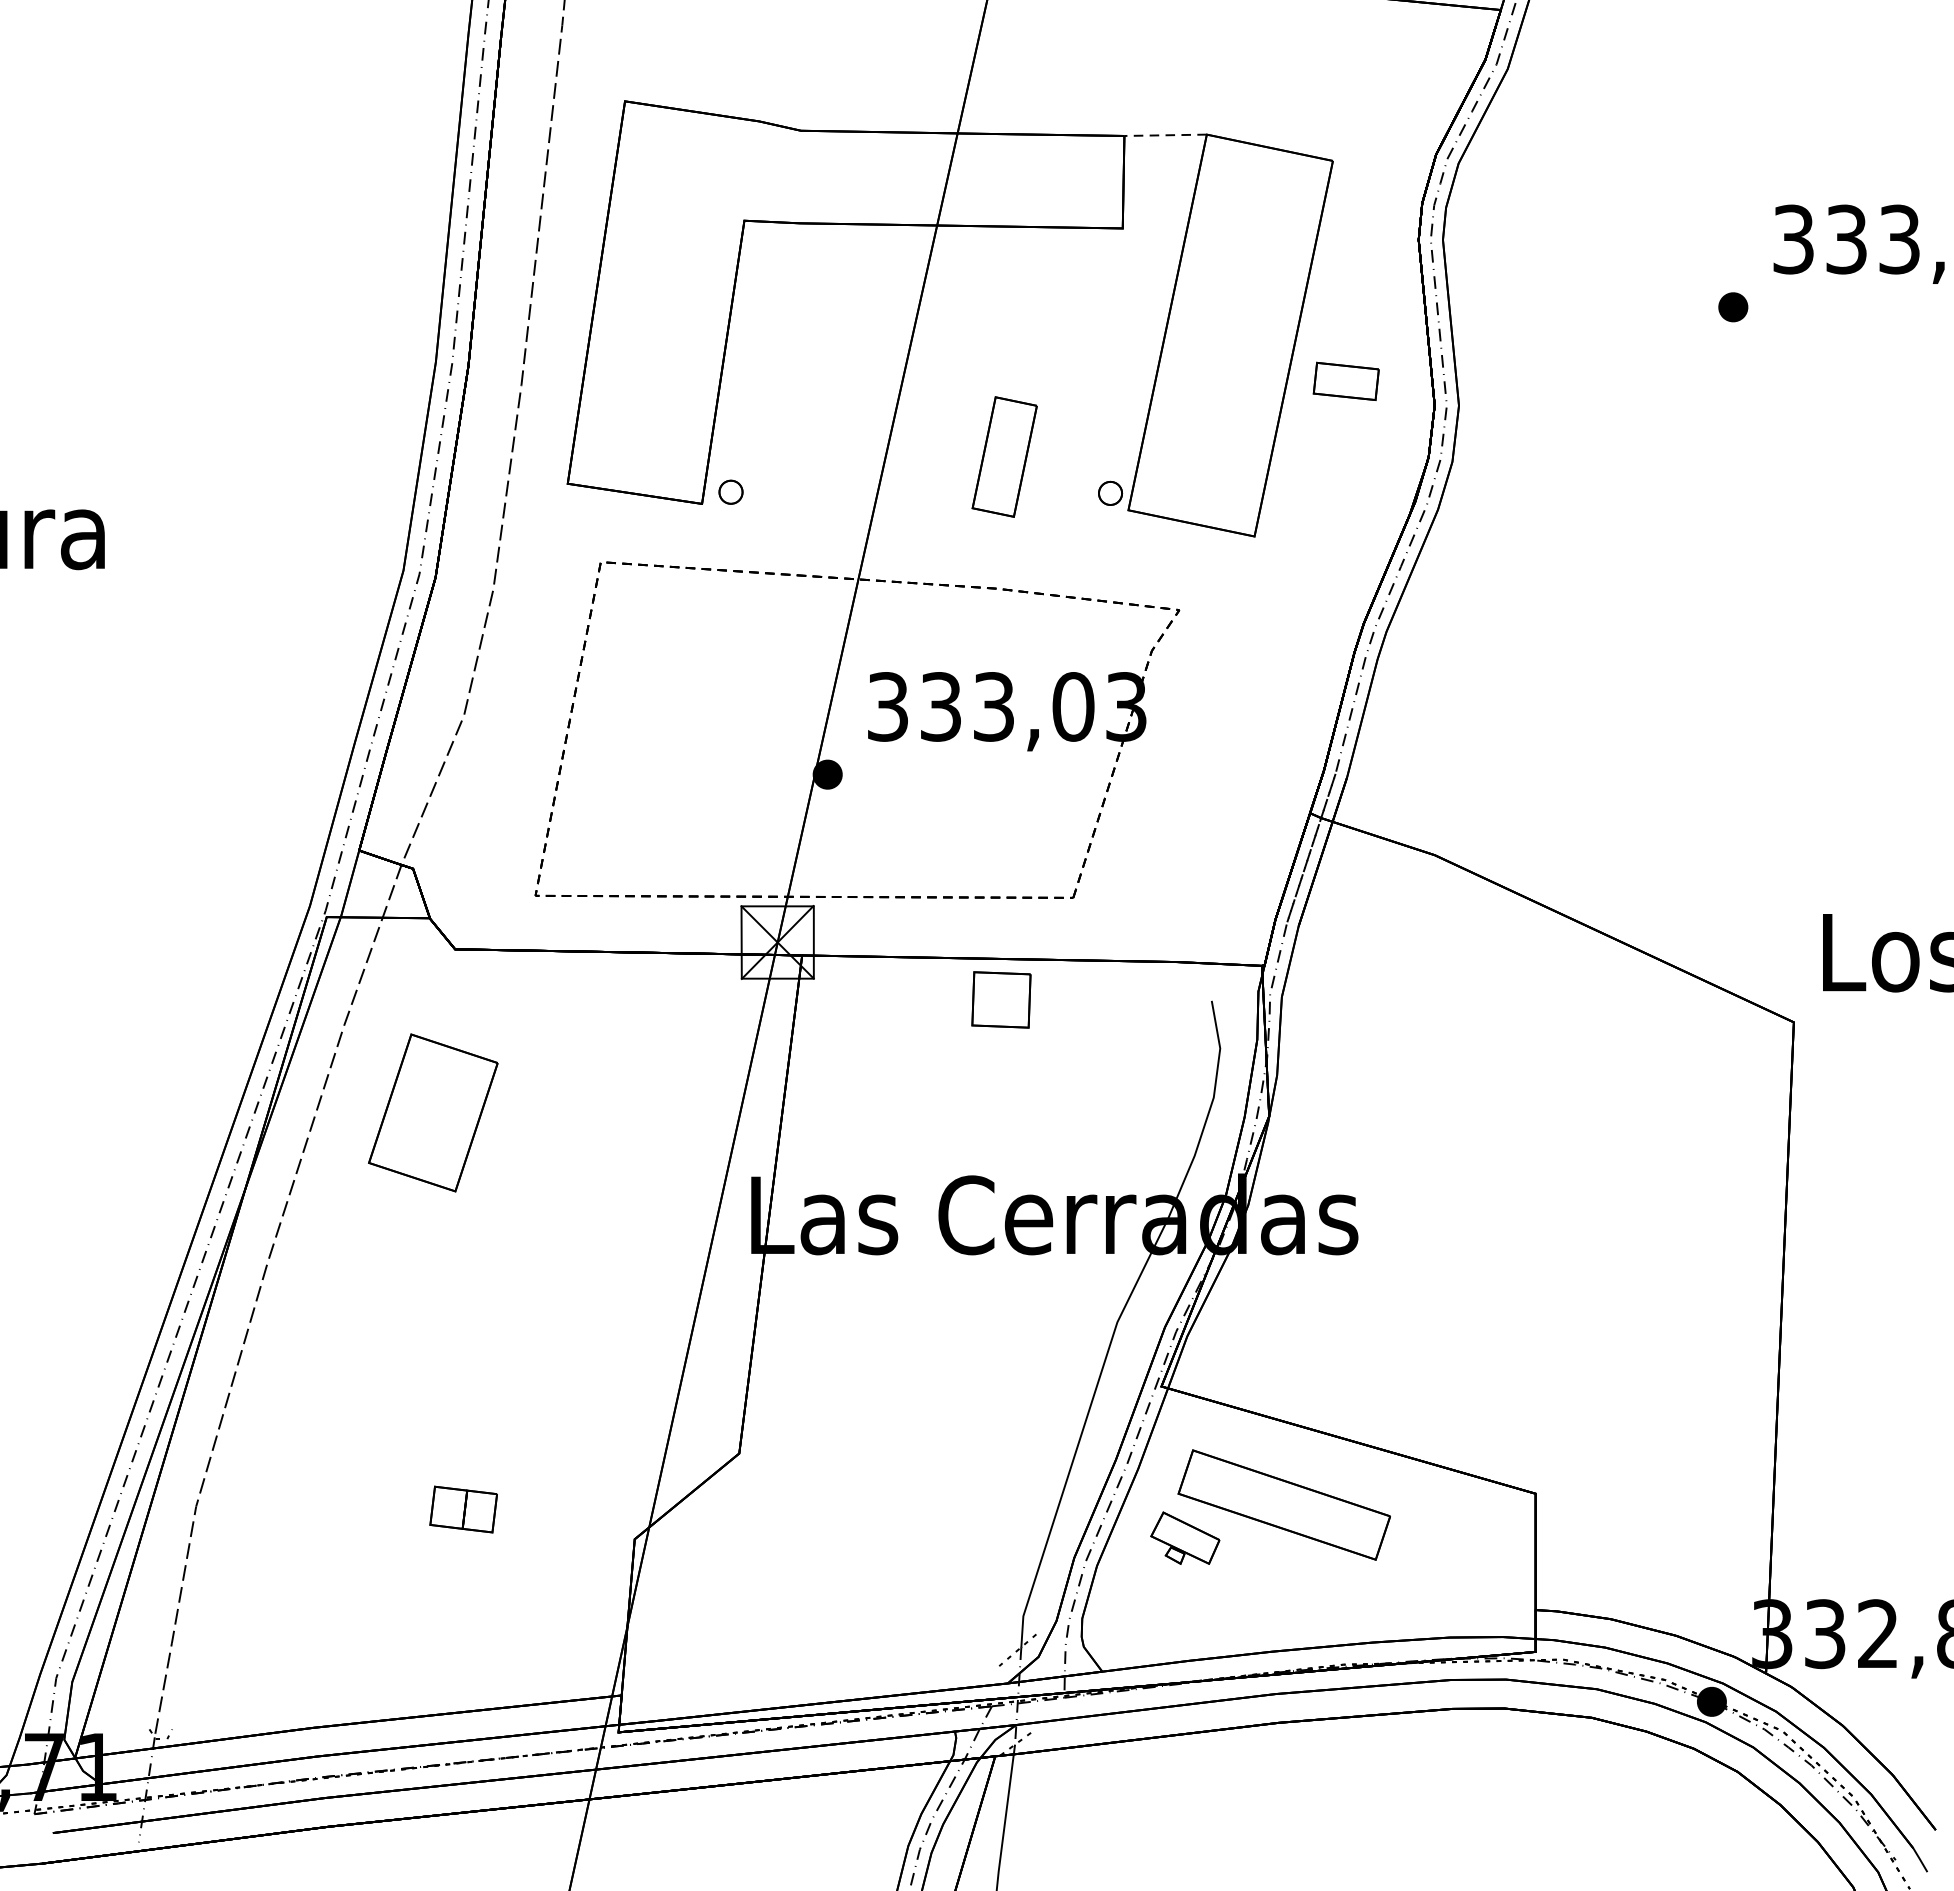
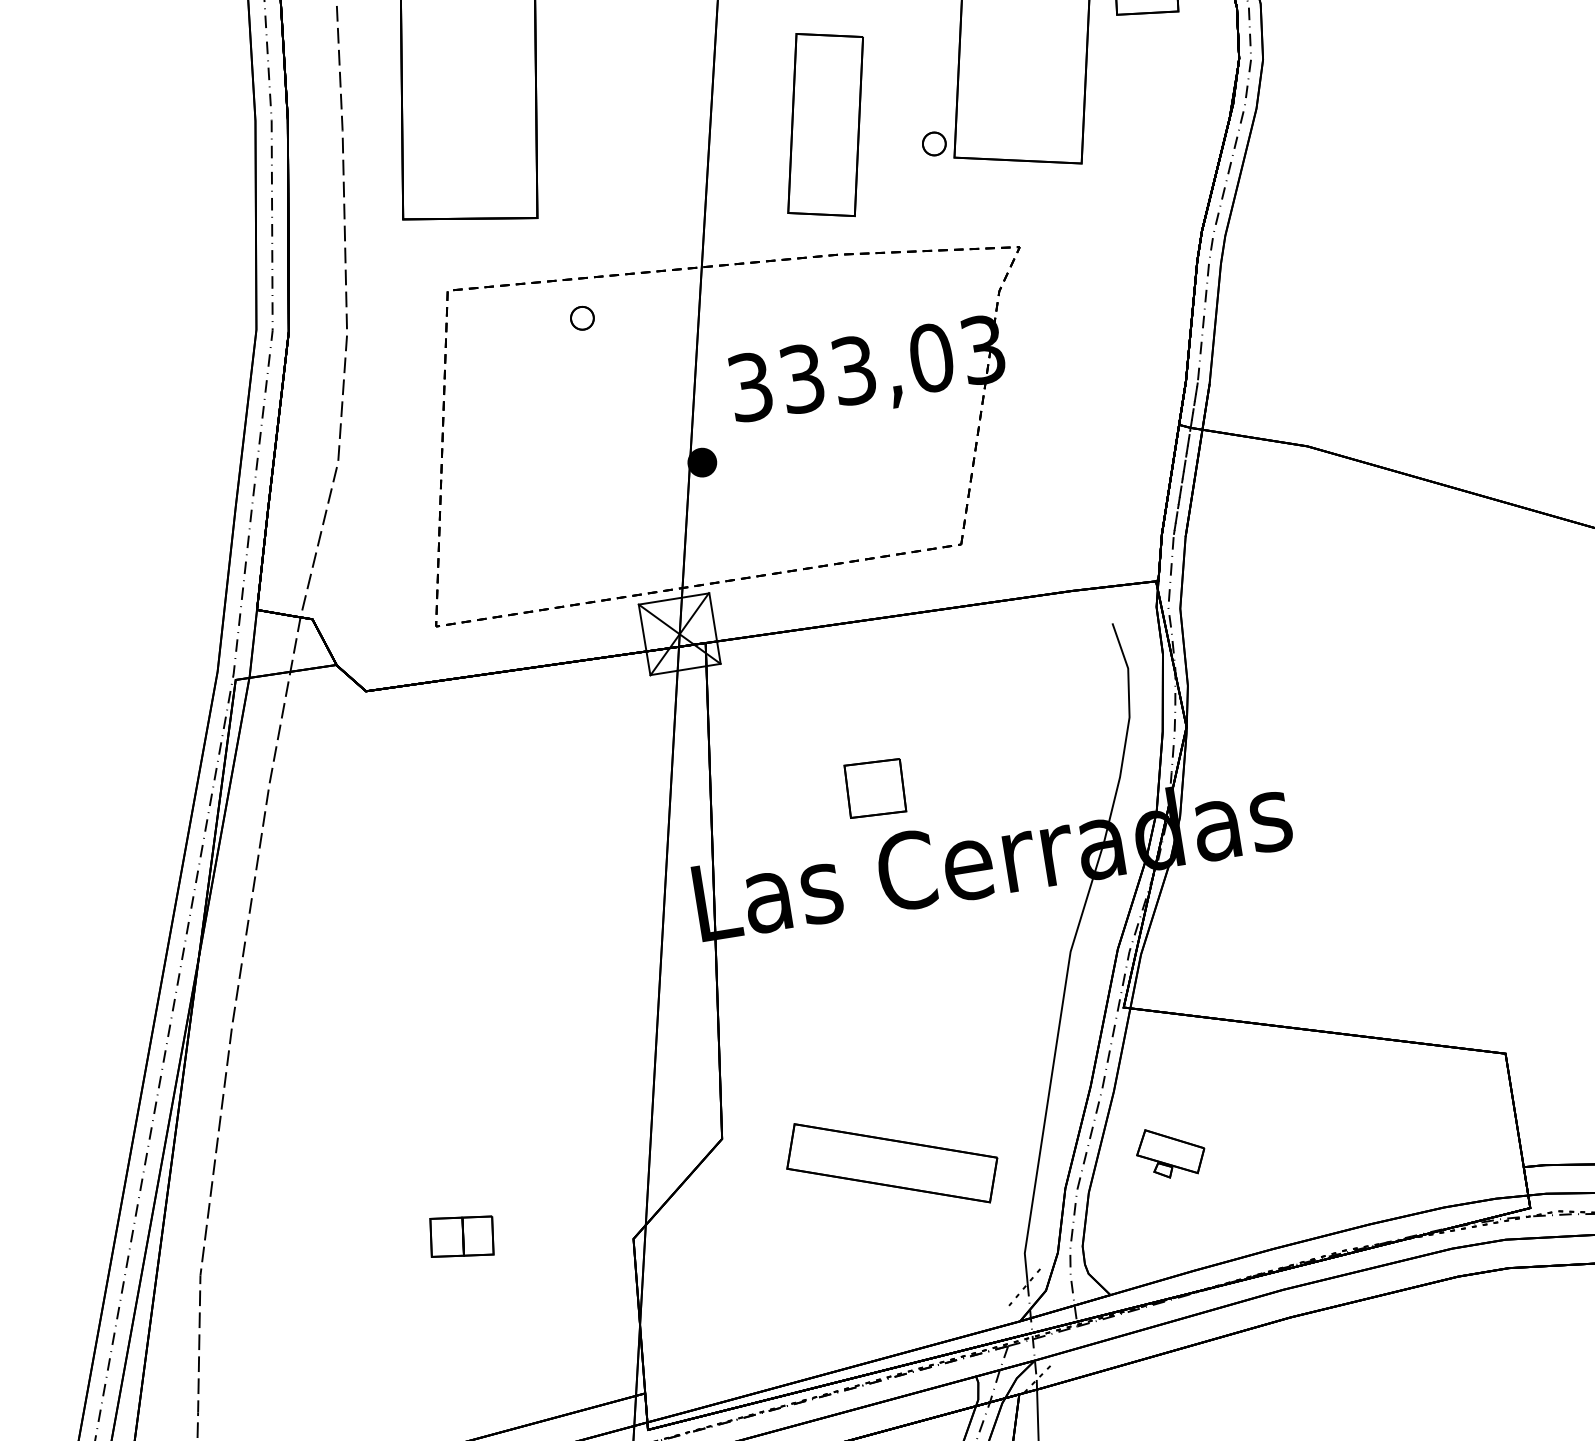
part: (1004, 456) -> (825, 124), size x1.6
part: (730, 491) -> (581, 317), moved
part: (1001, 999) -> (875, 788), moved
part: (433, 1112) -> (370, 853), removed
part: (1283, 1504) -> (891, 1162), moved

